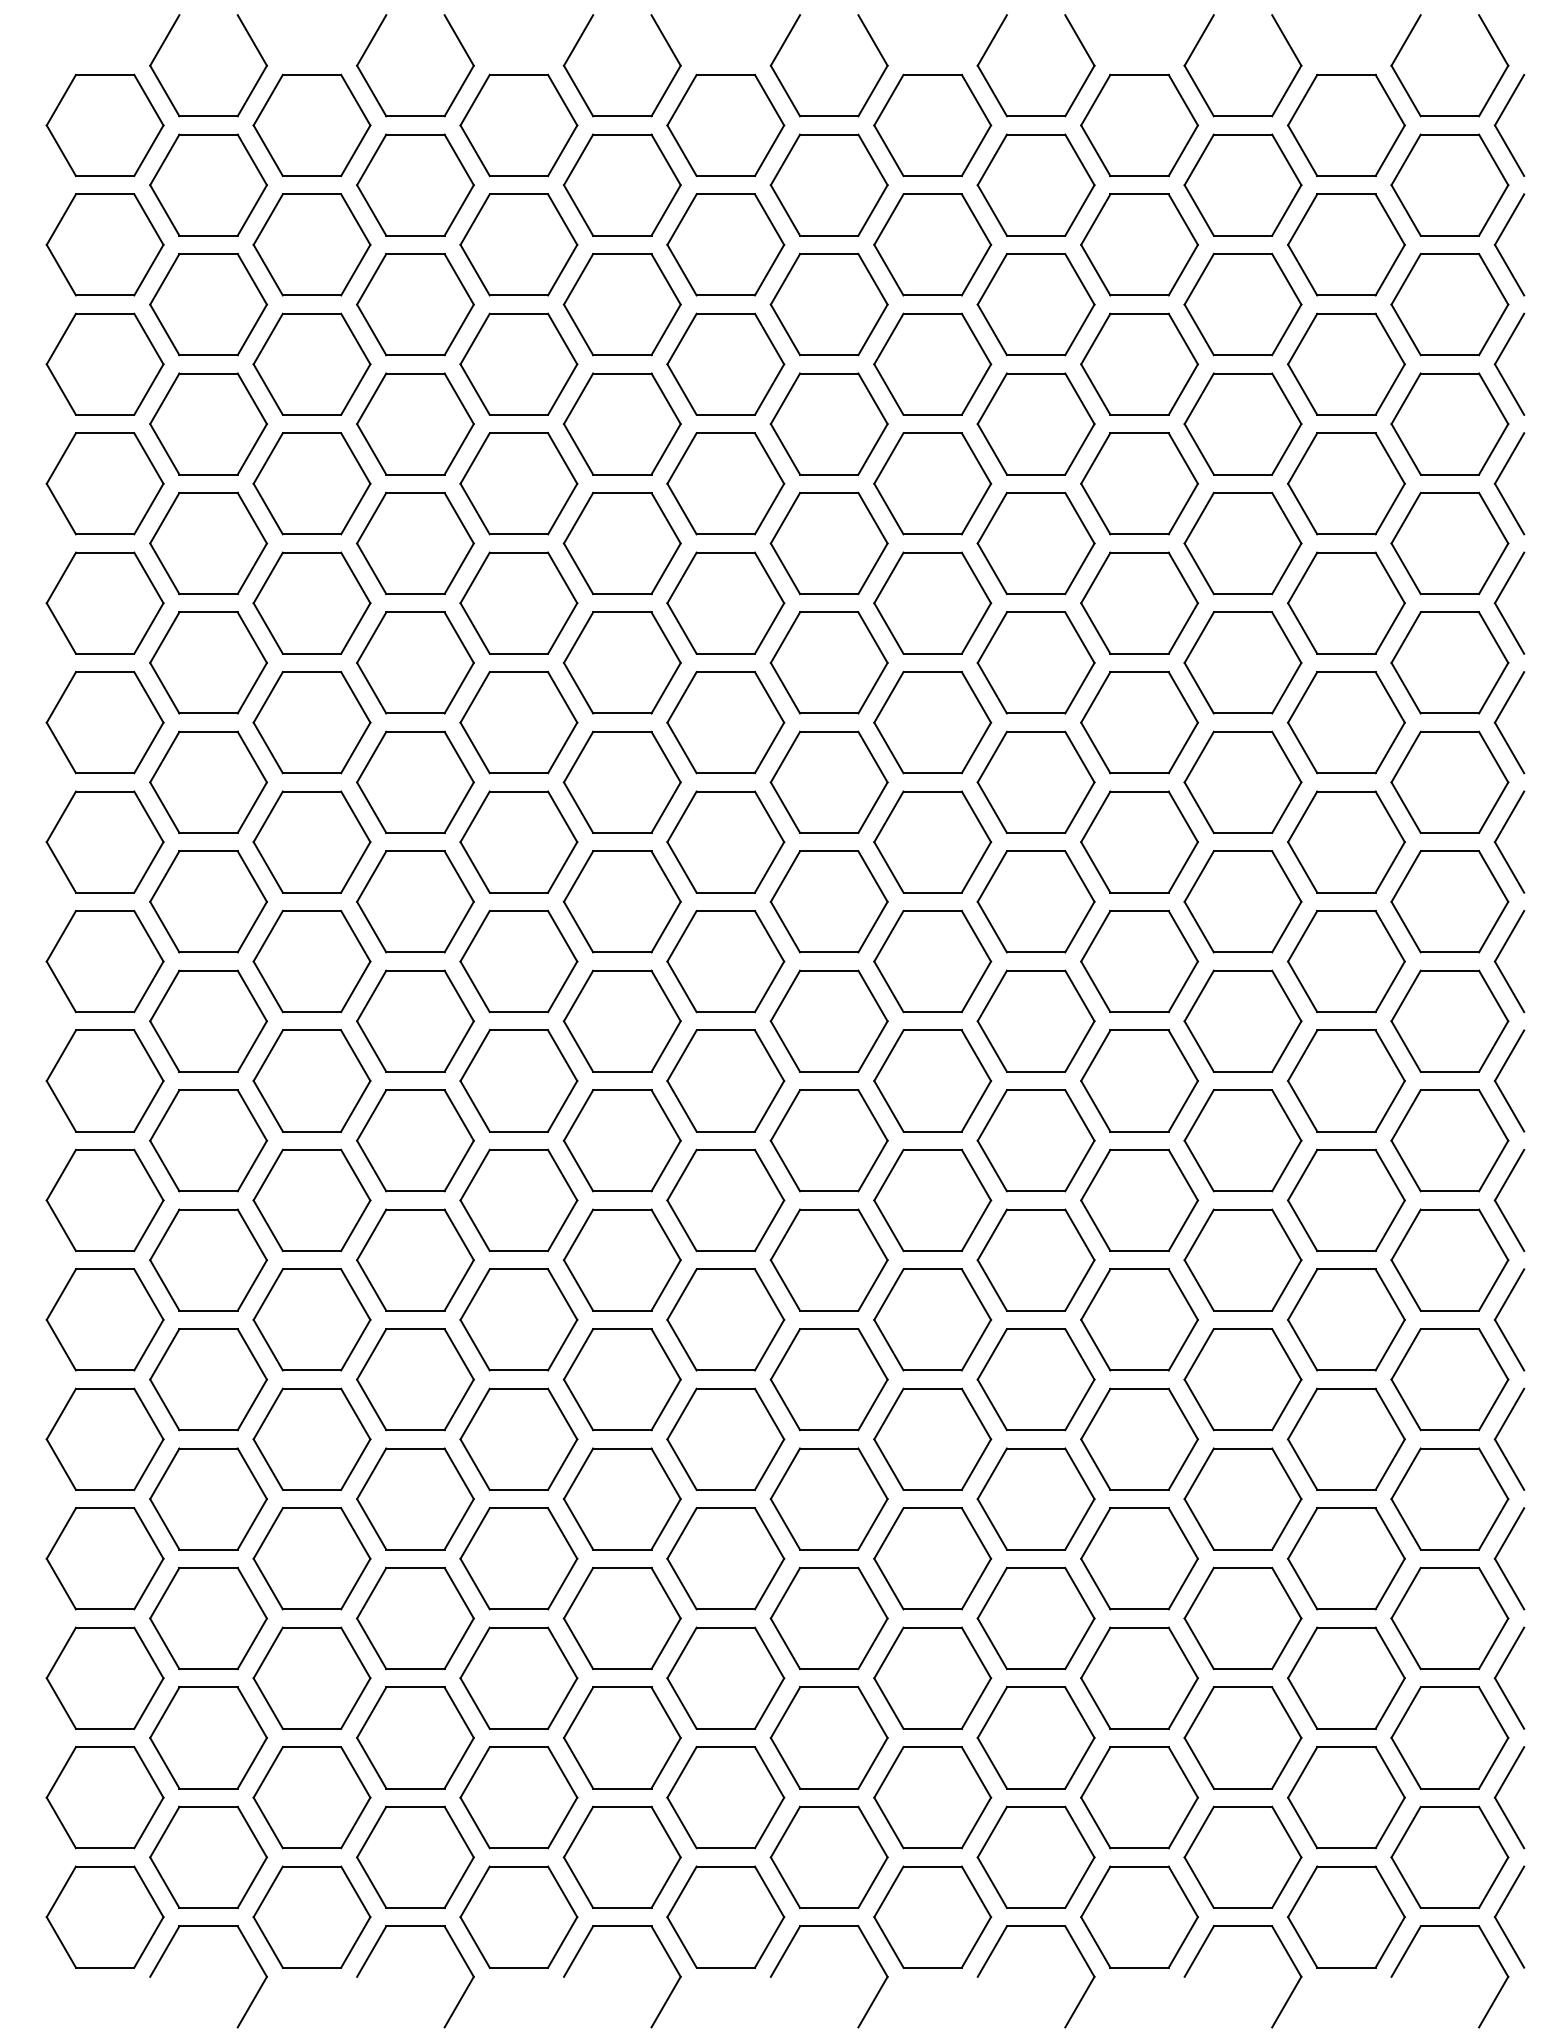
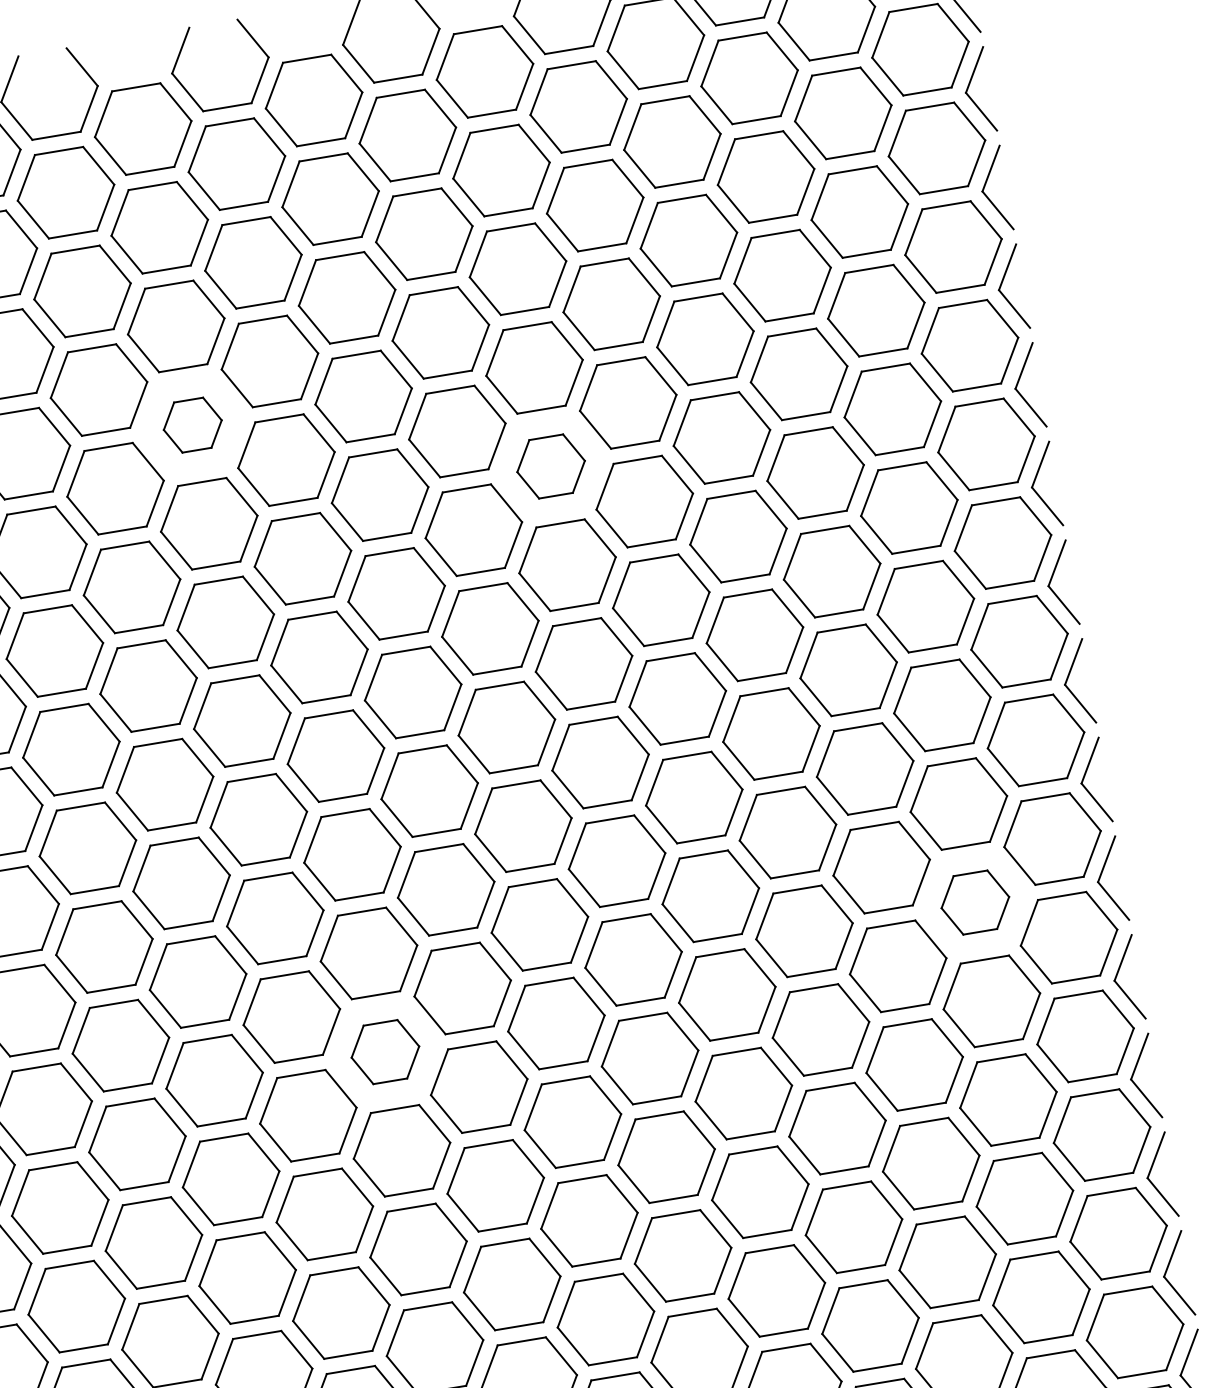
part: (518, 483) -> (192, 424), size x0.6
part: (932, 602) -> (550, 466), size x0.7
part: (1346, 1199) -> (975, 901), size x0.7
part: (621, 1259) -> (384, 1051), size x0.7

